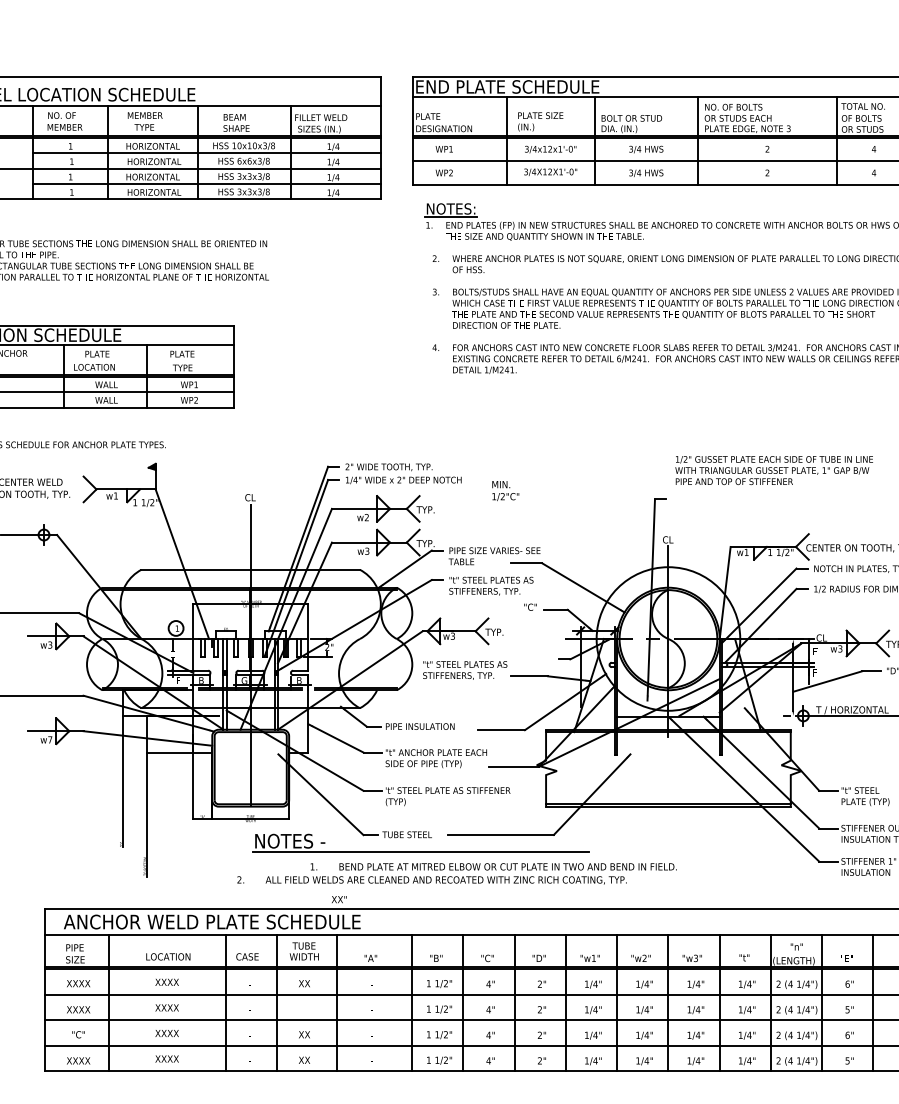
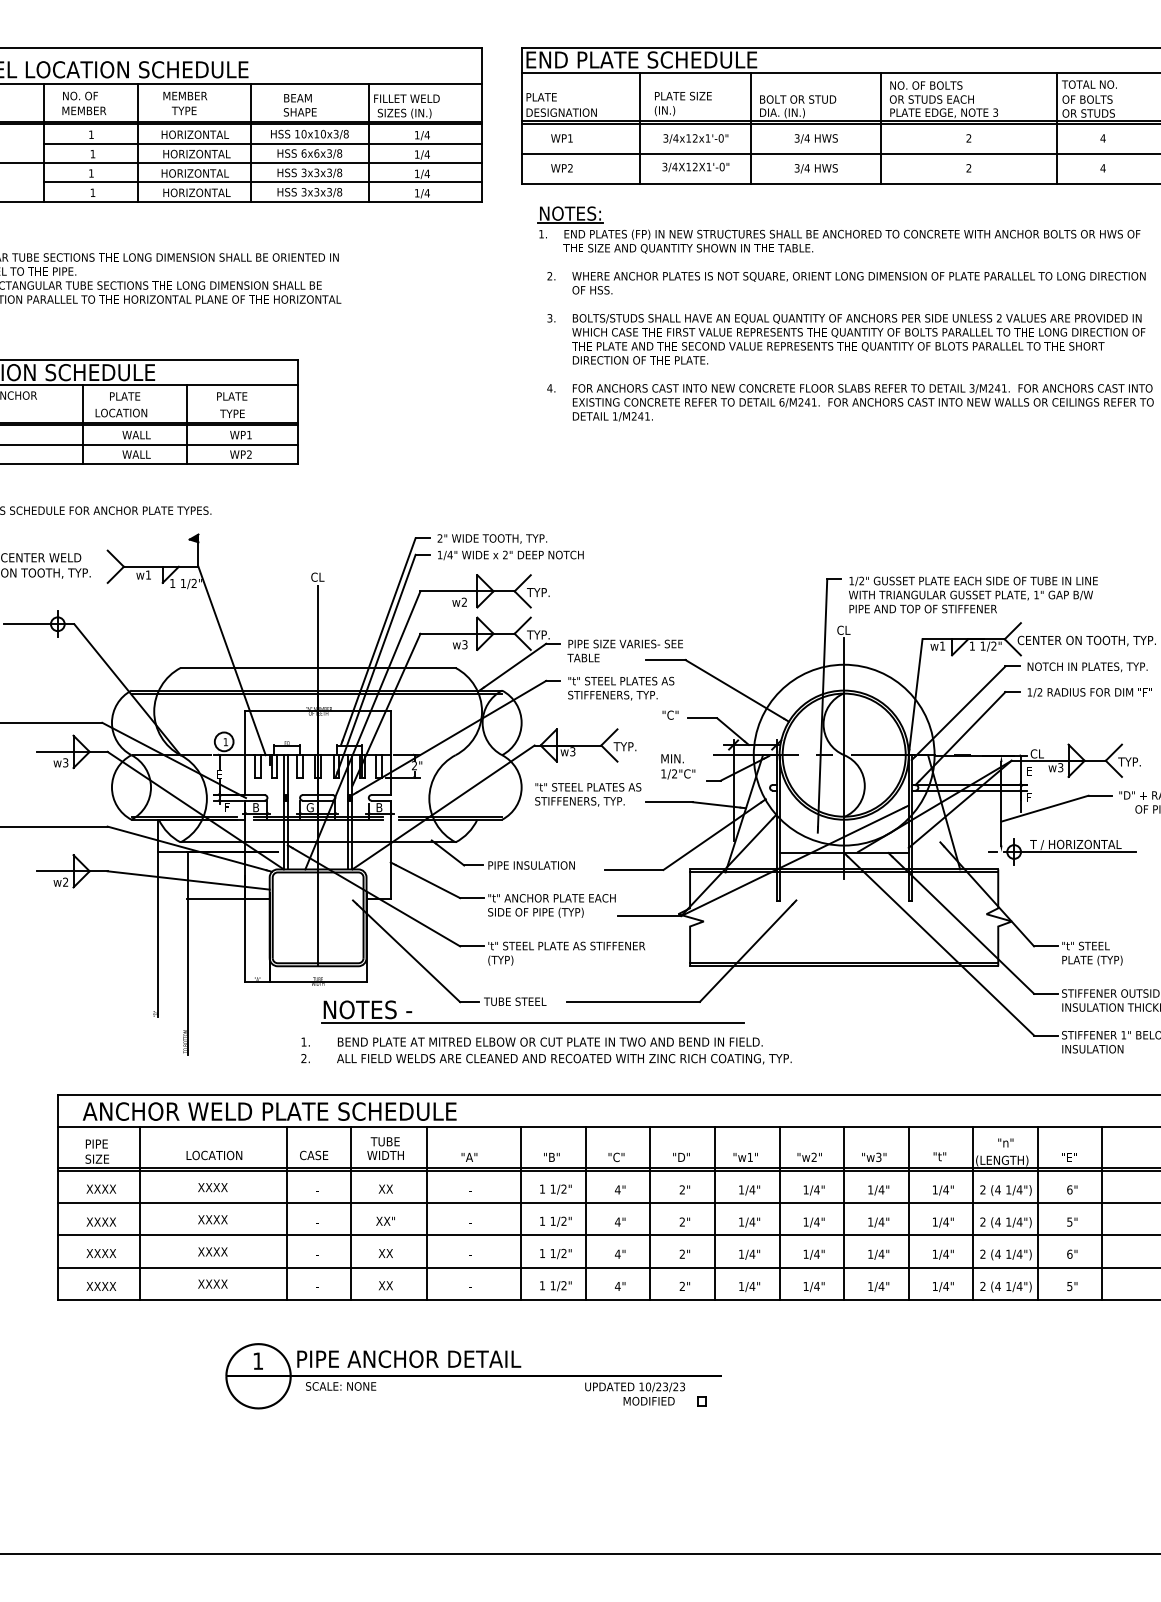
text: (774, 470) -> (973, 594), moved
text: (505, 490) -> (678, 766), moved
text: (50, 739) -> (65, 881), w7 -> w2
text: (493, 866) -> (531, 1041), moved
text: (339, 898) -> (385, 1220), moved
text: (77, 1034) -> (100, 1253), "C" -> XXXX

